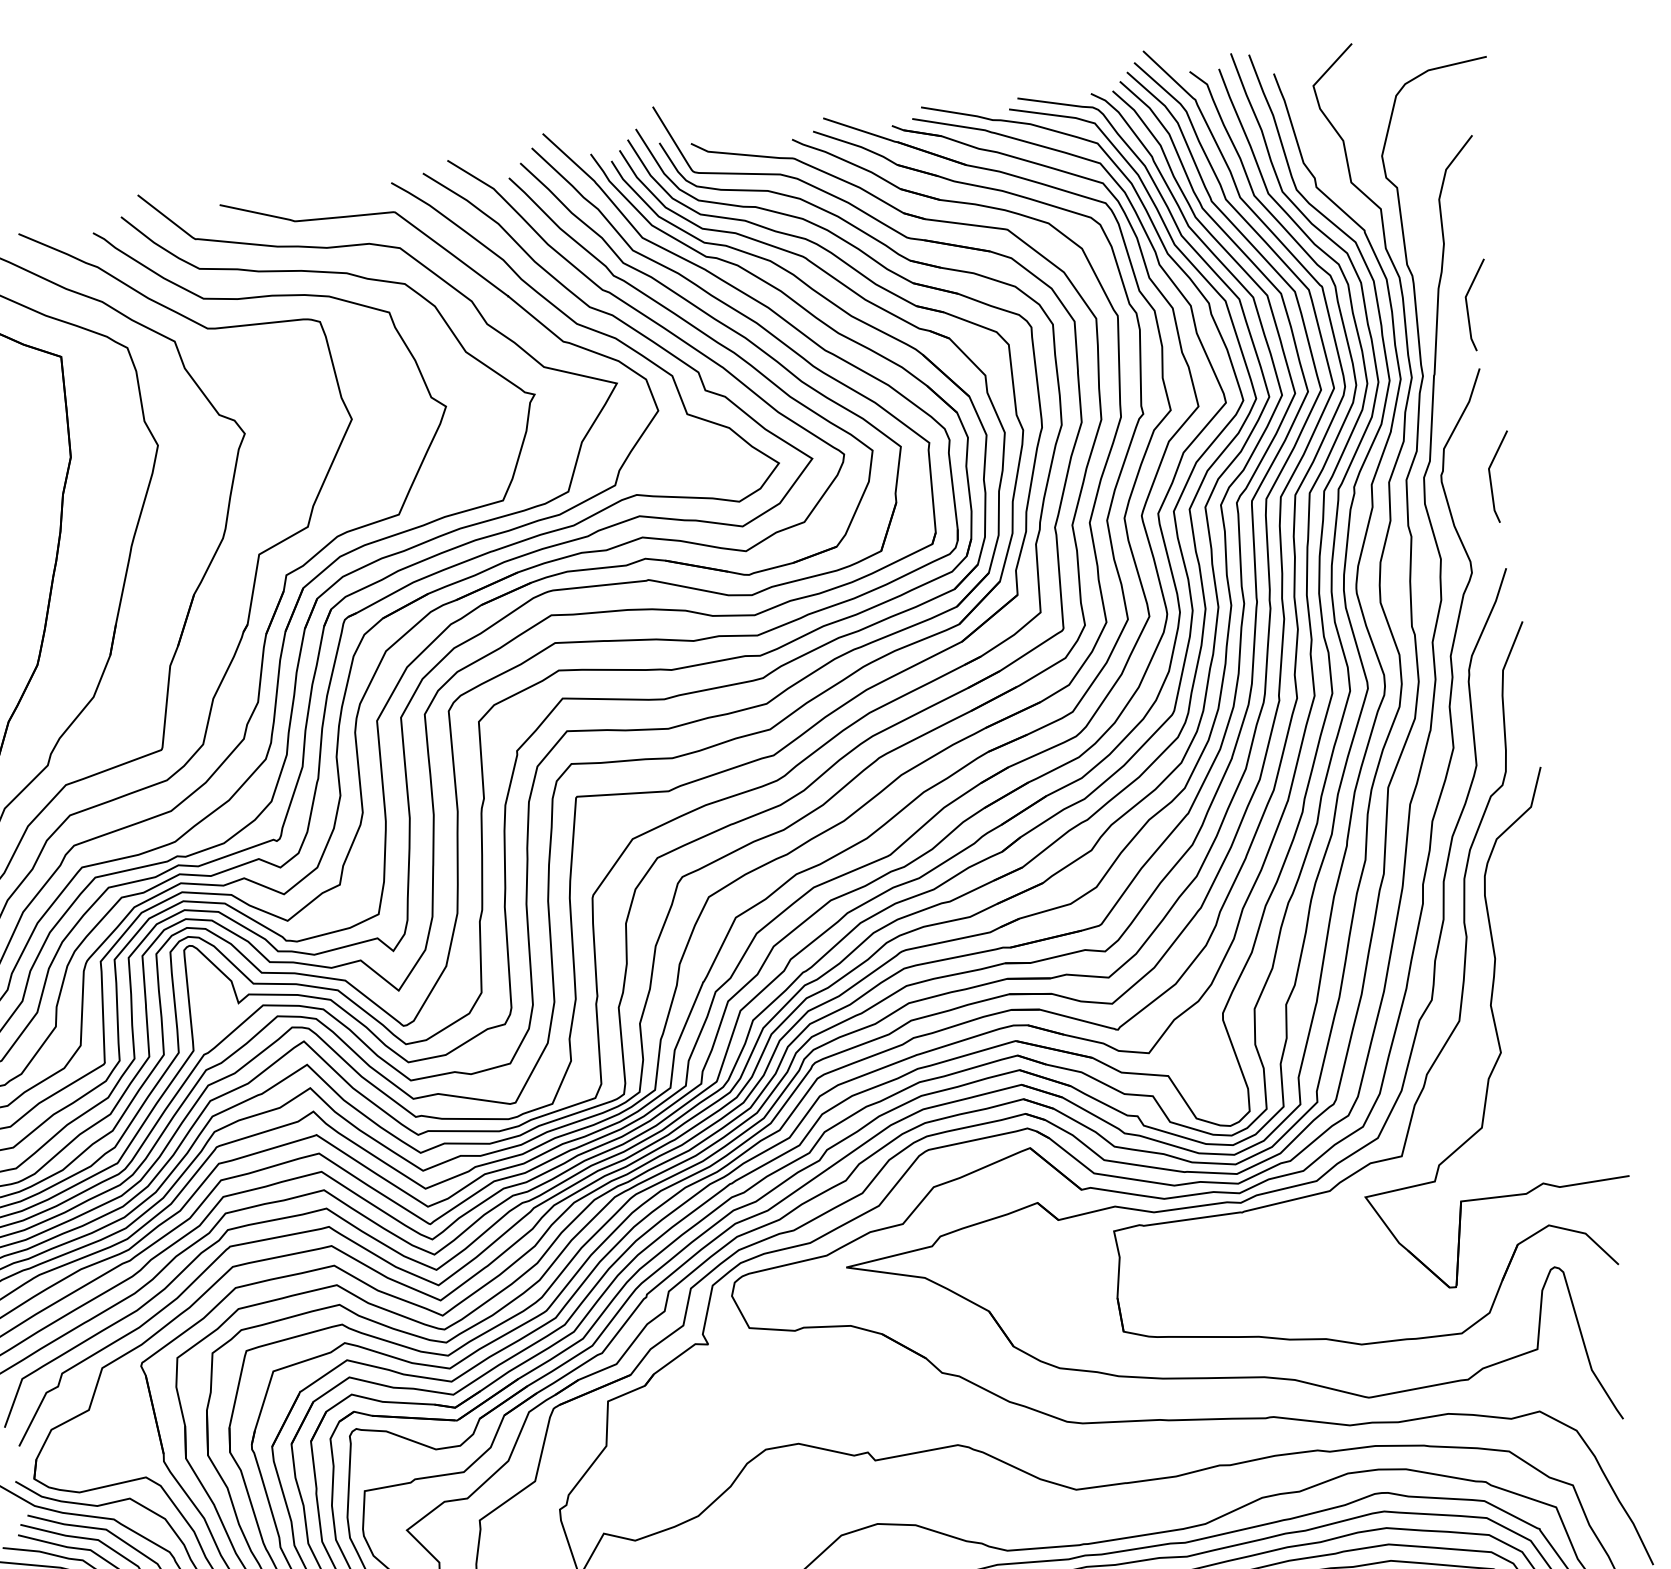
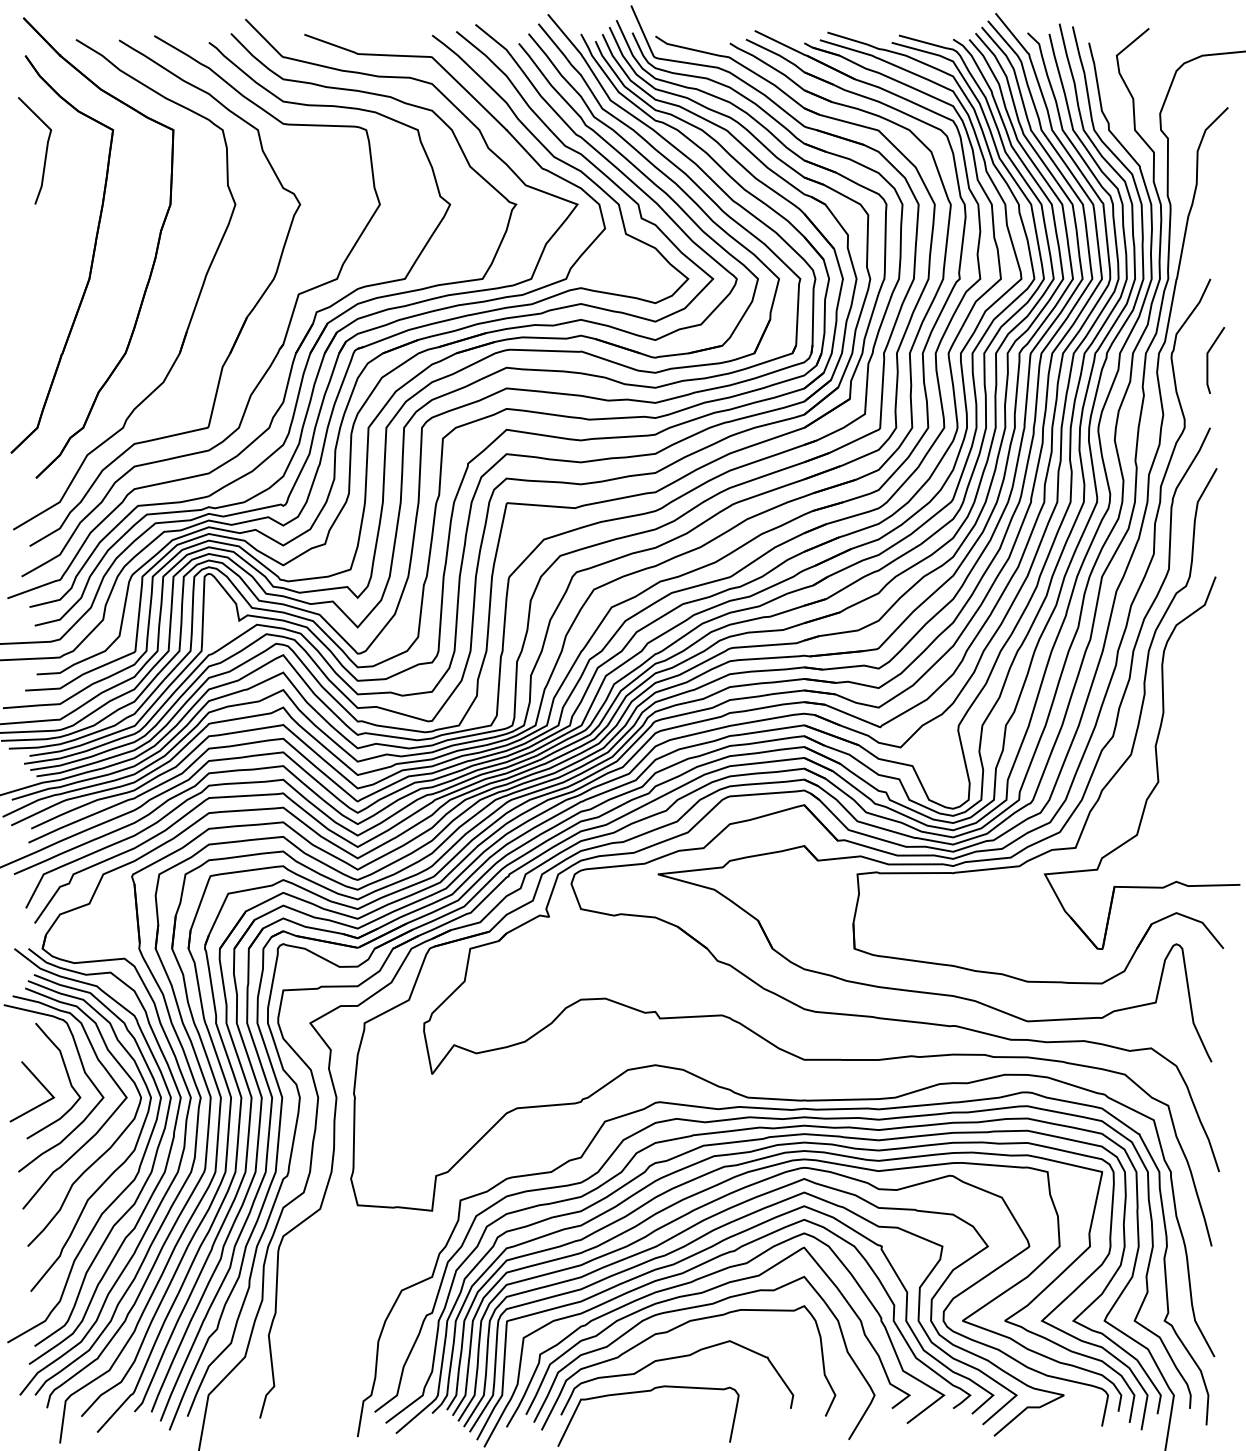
line: (1468, 306) -> (1208, 232), removed

